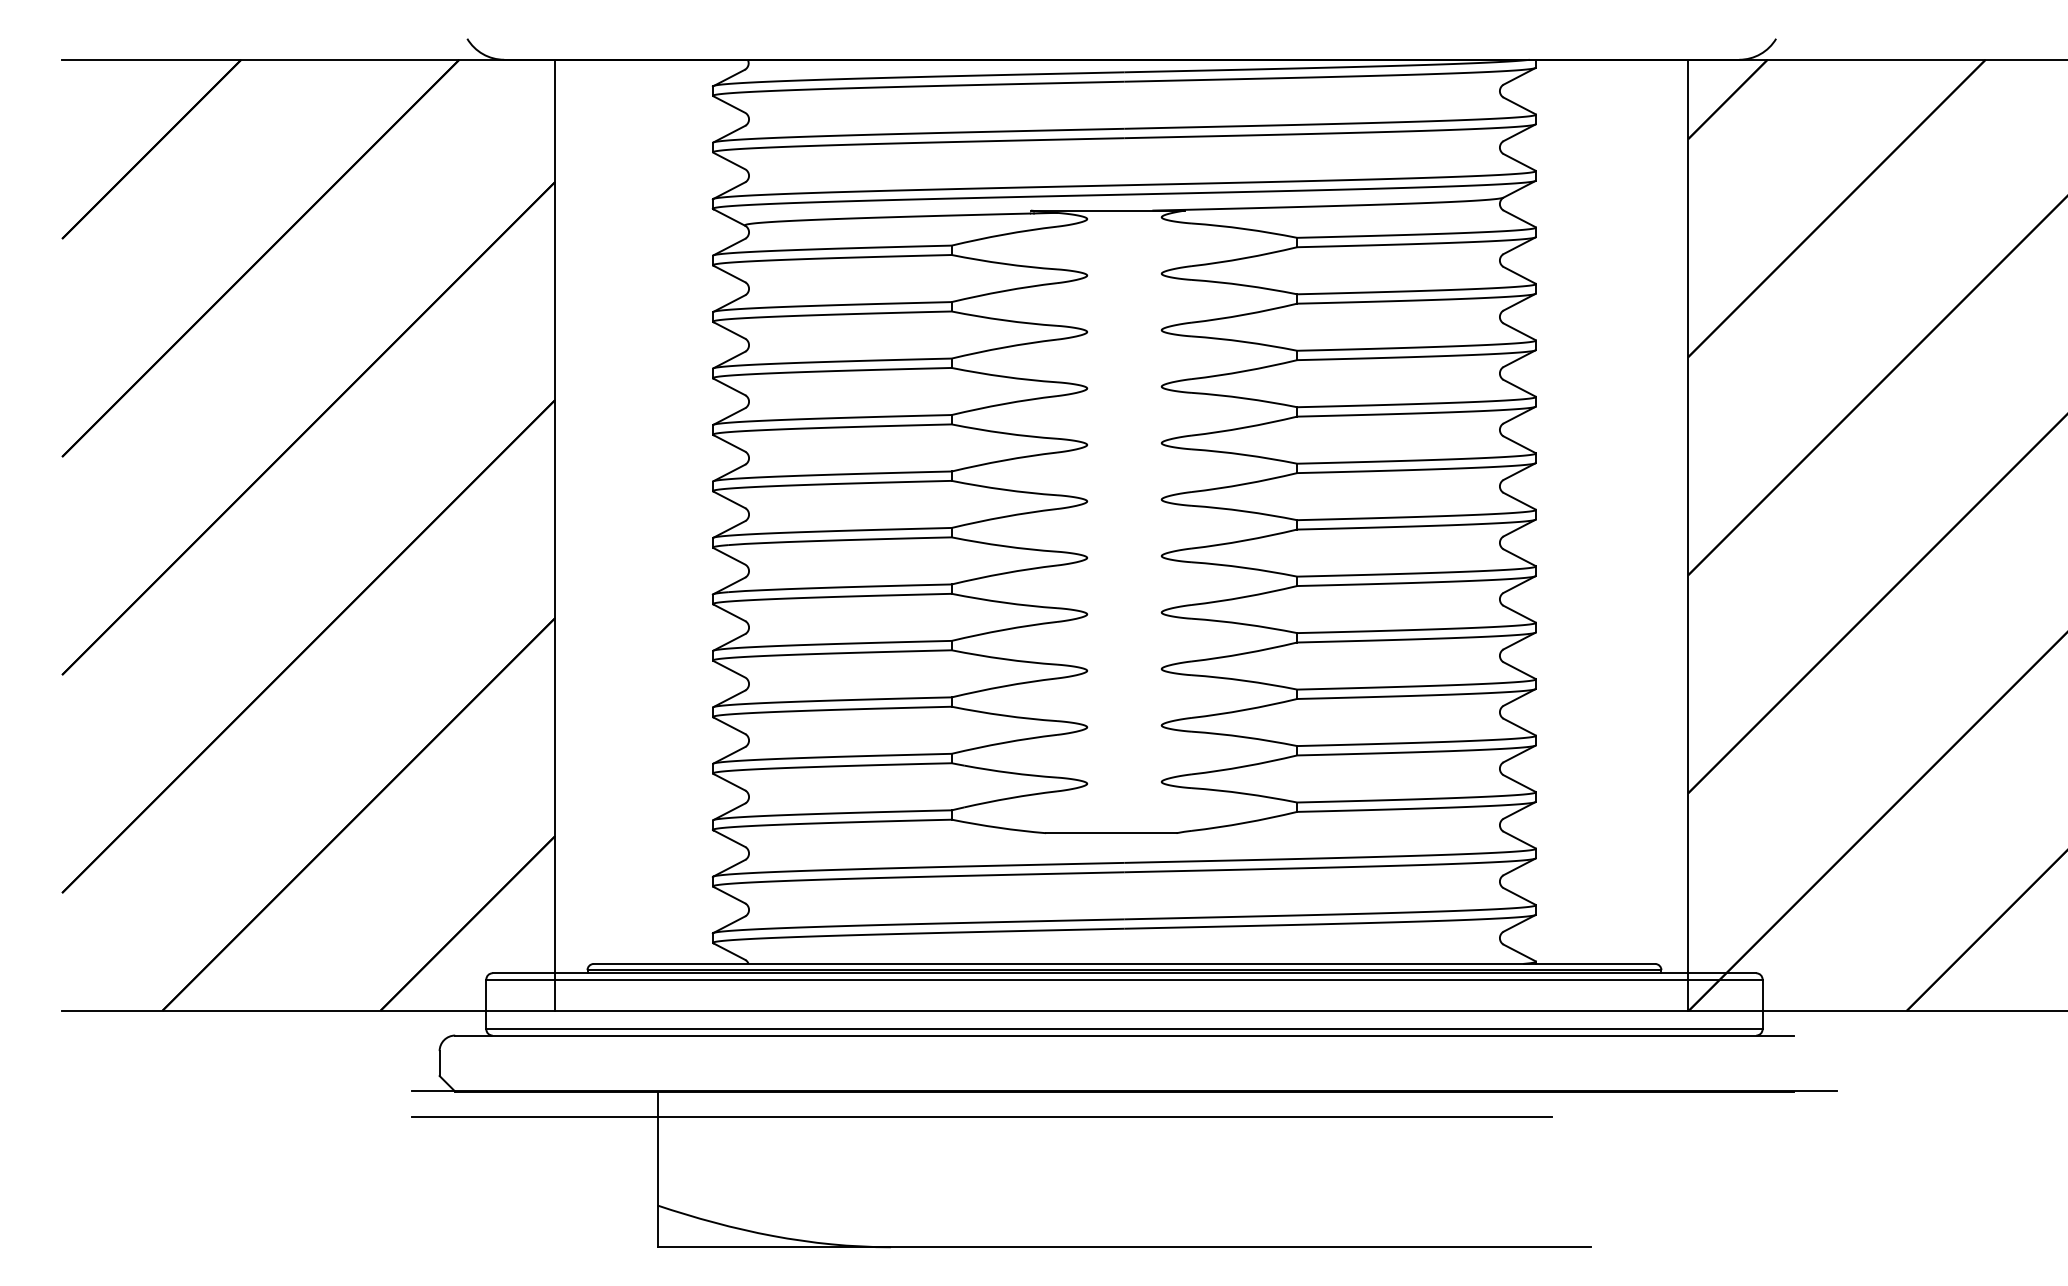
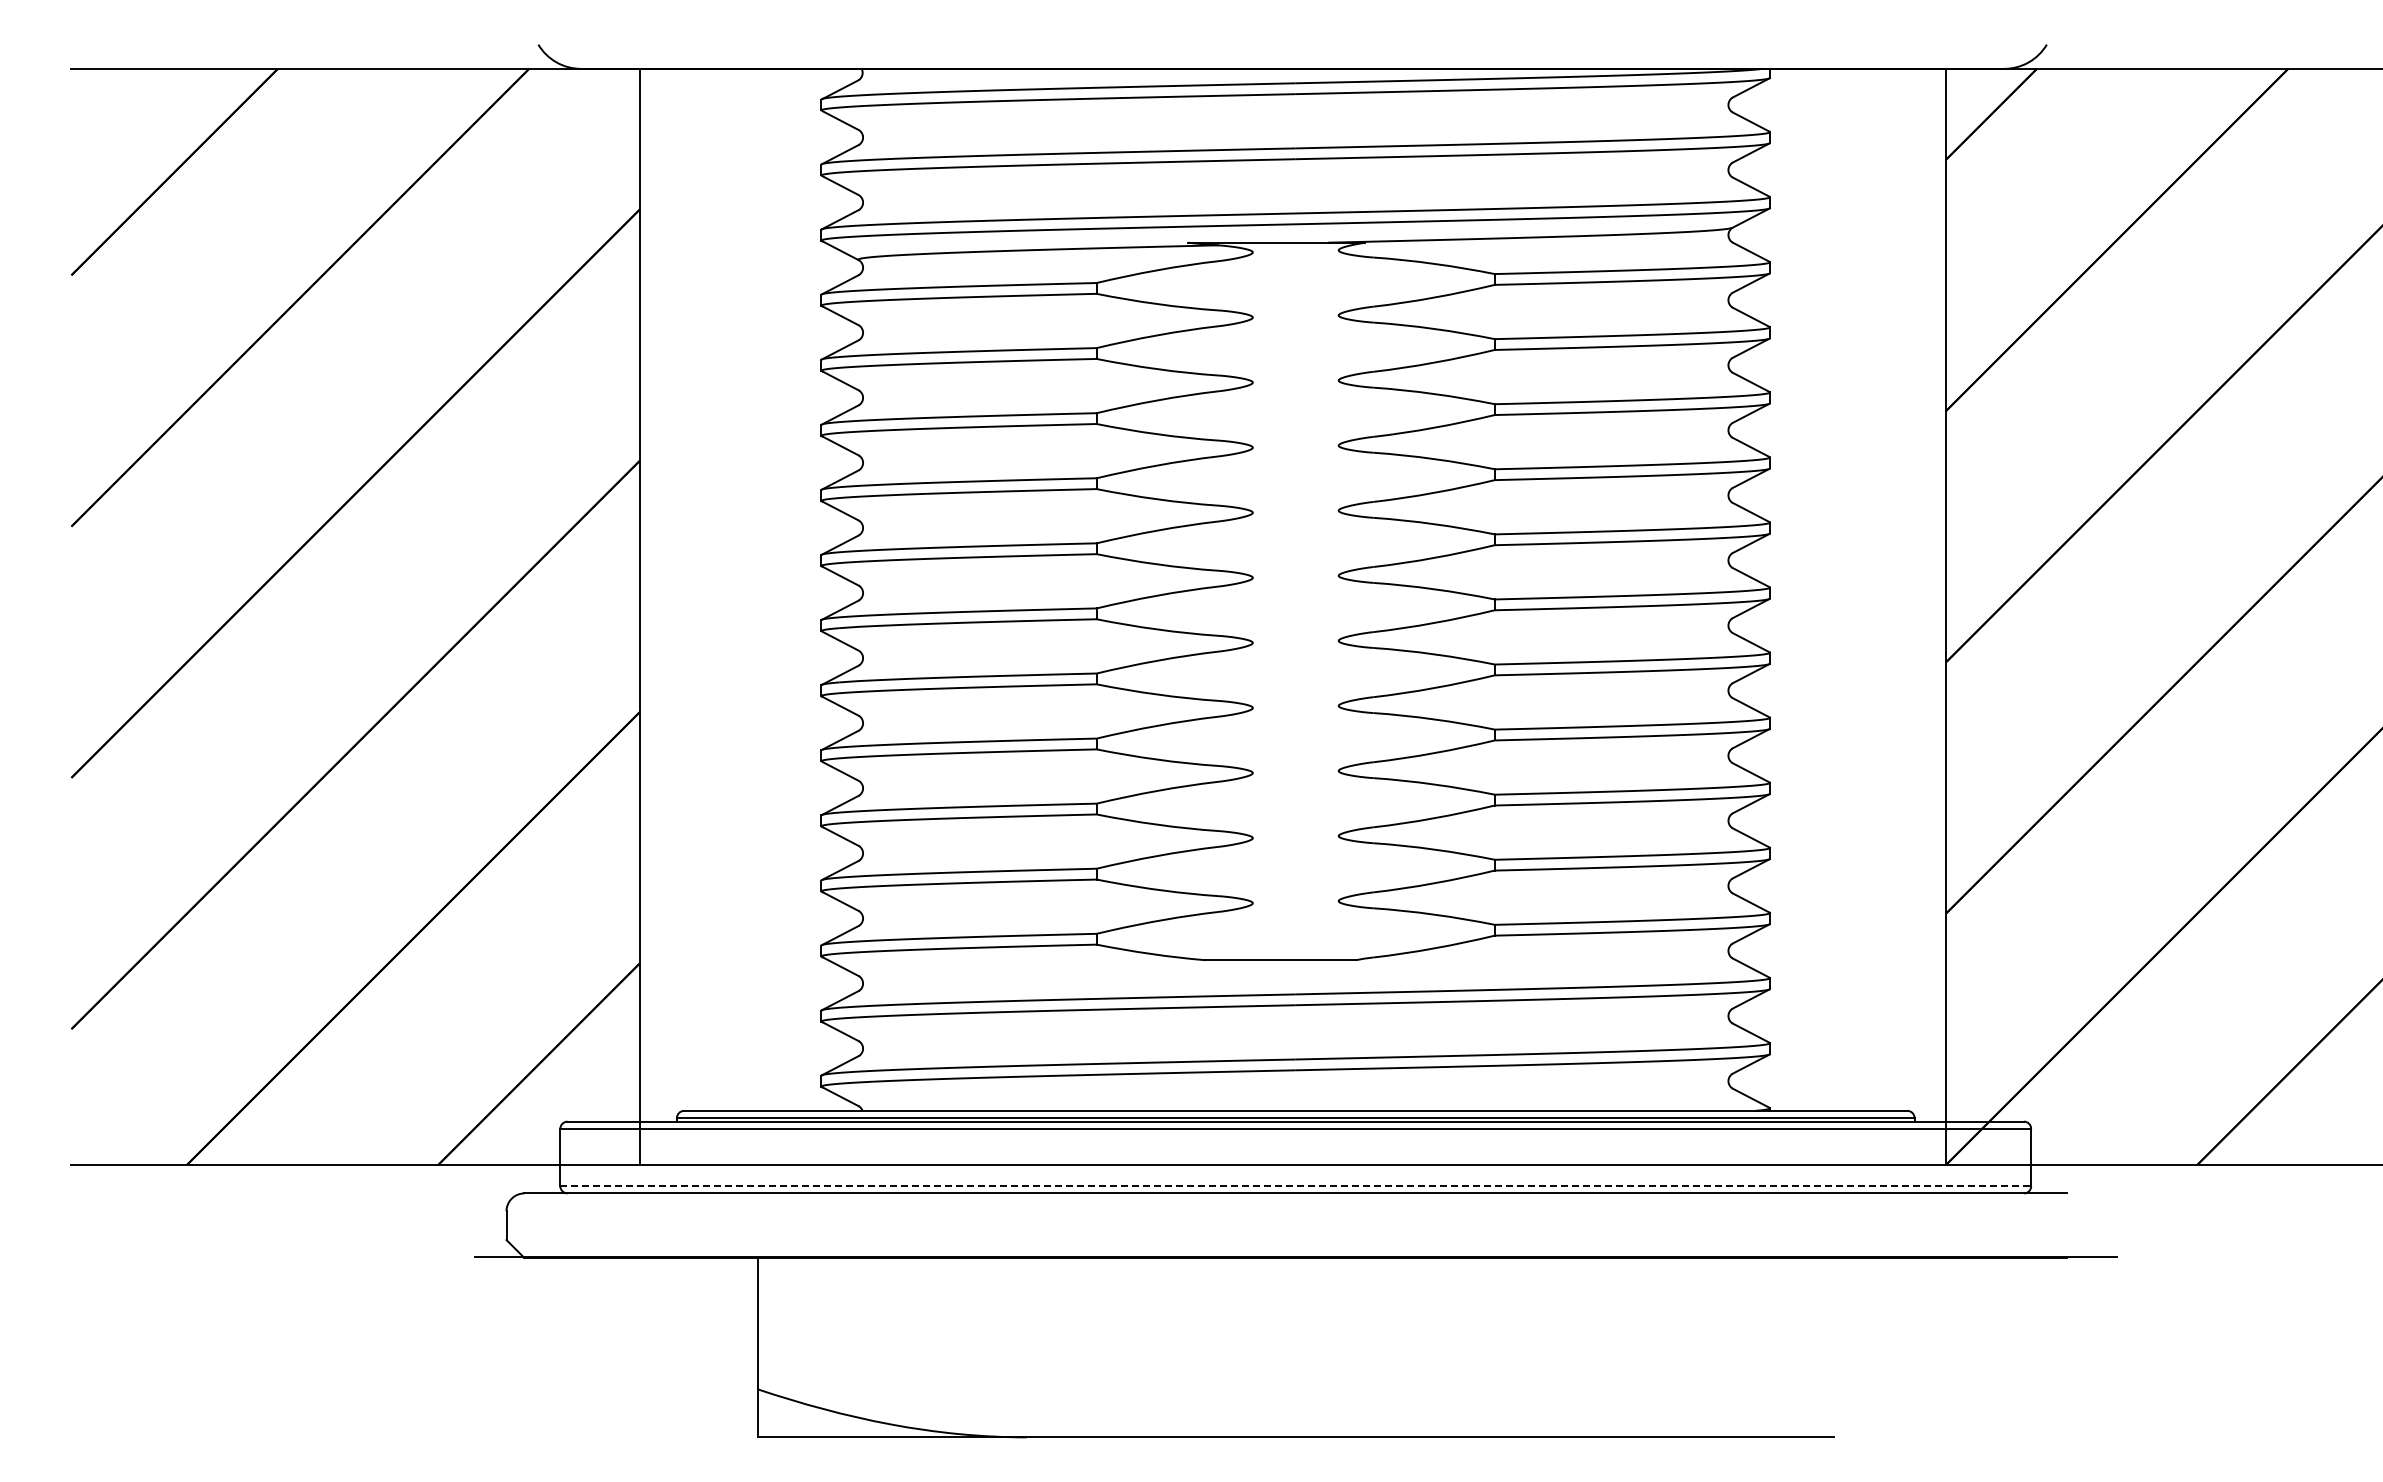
line: (1125, 1029) -> (1296, 1186), solid -> dashed
line: (981, 1116) -> (1131, 1286), removed

